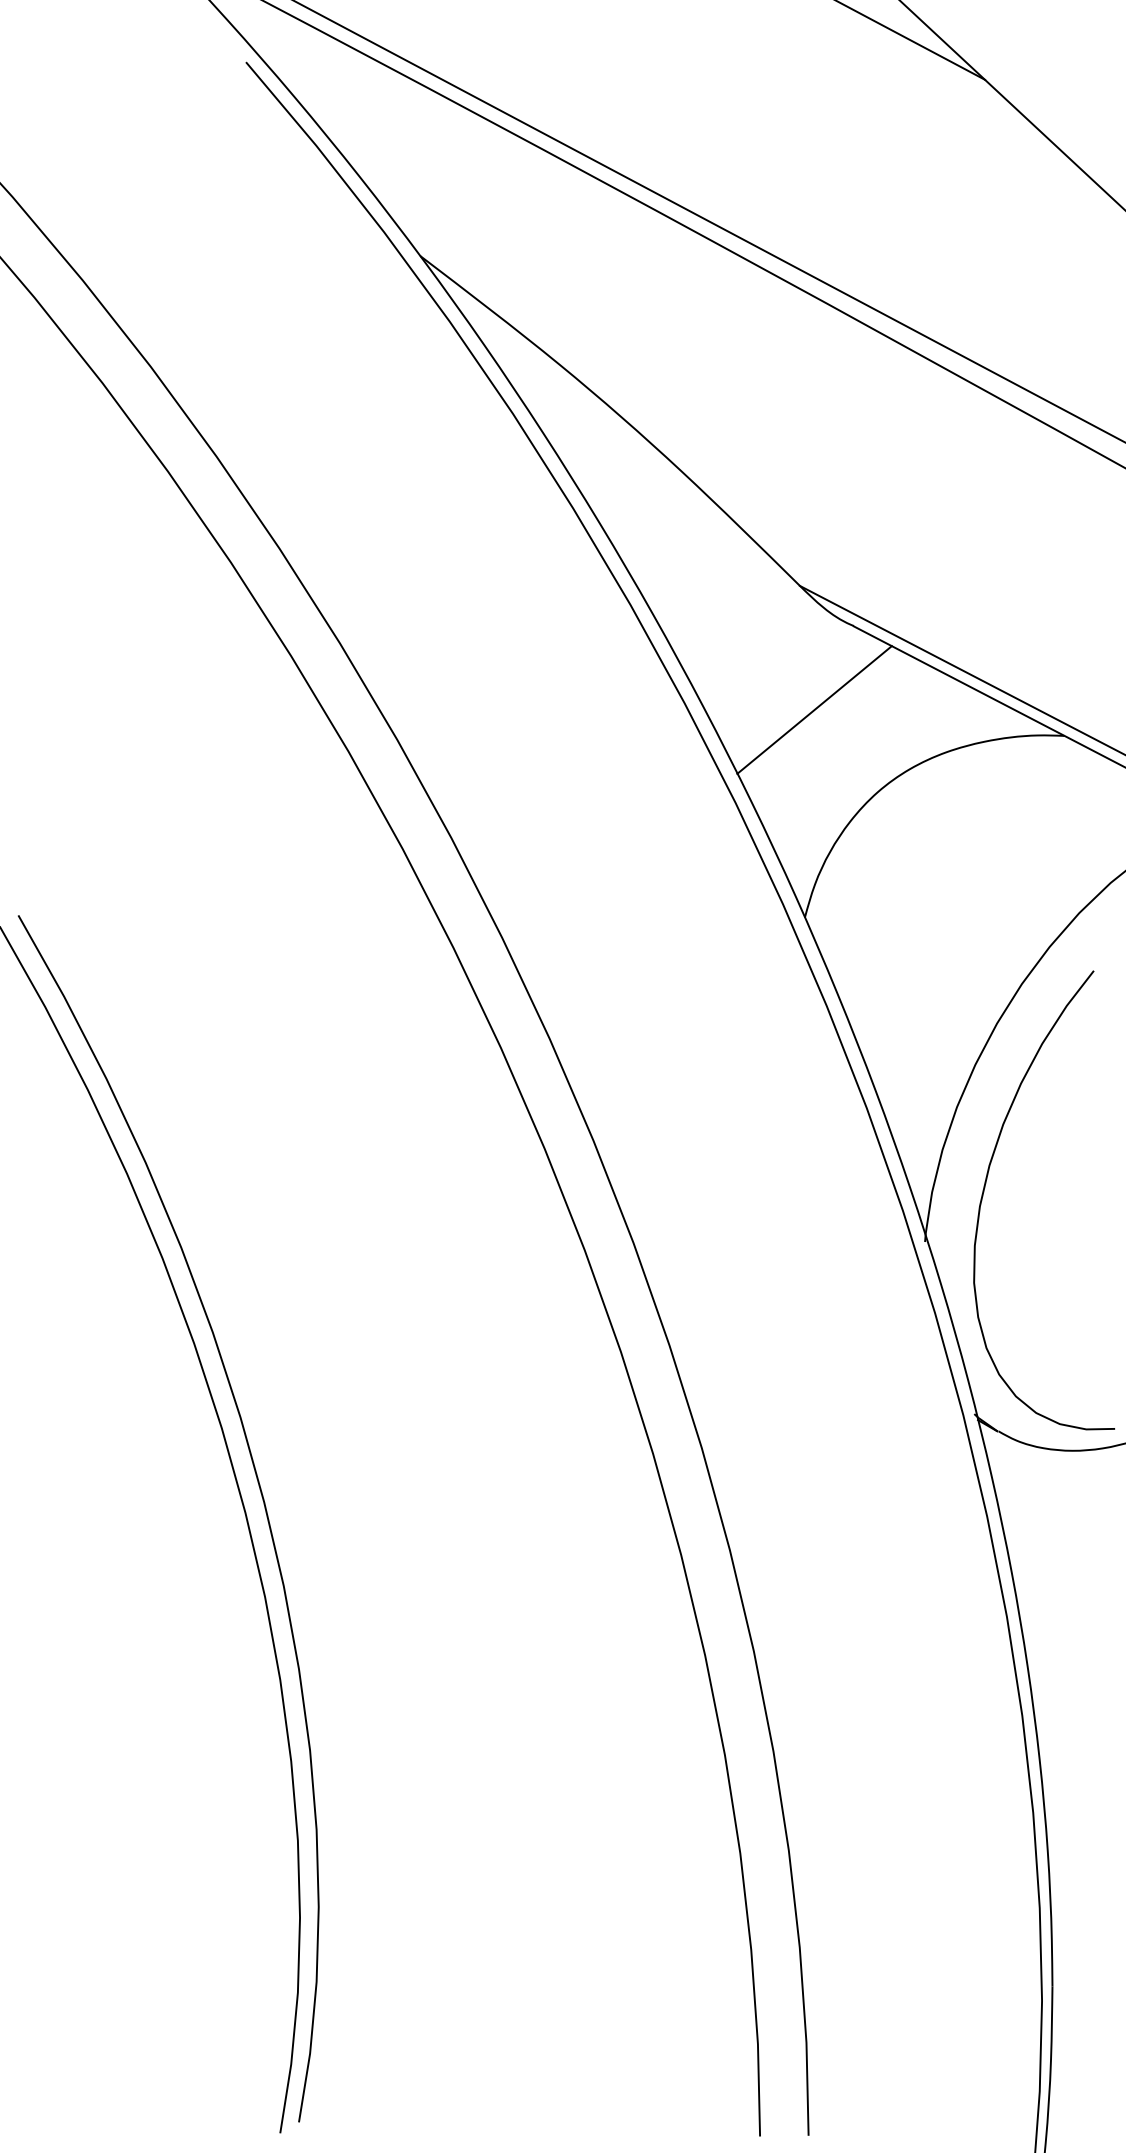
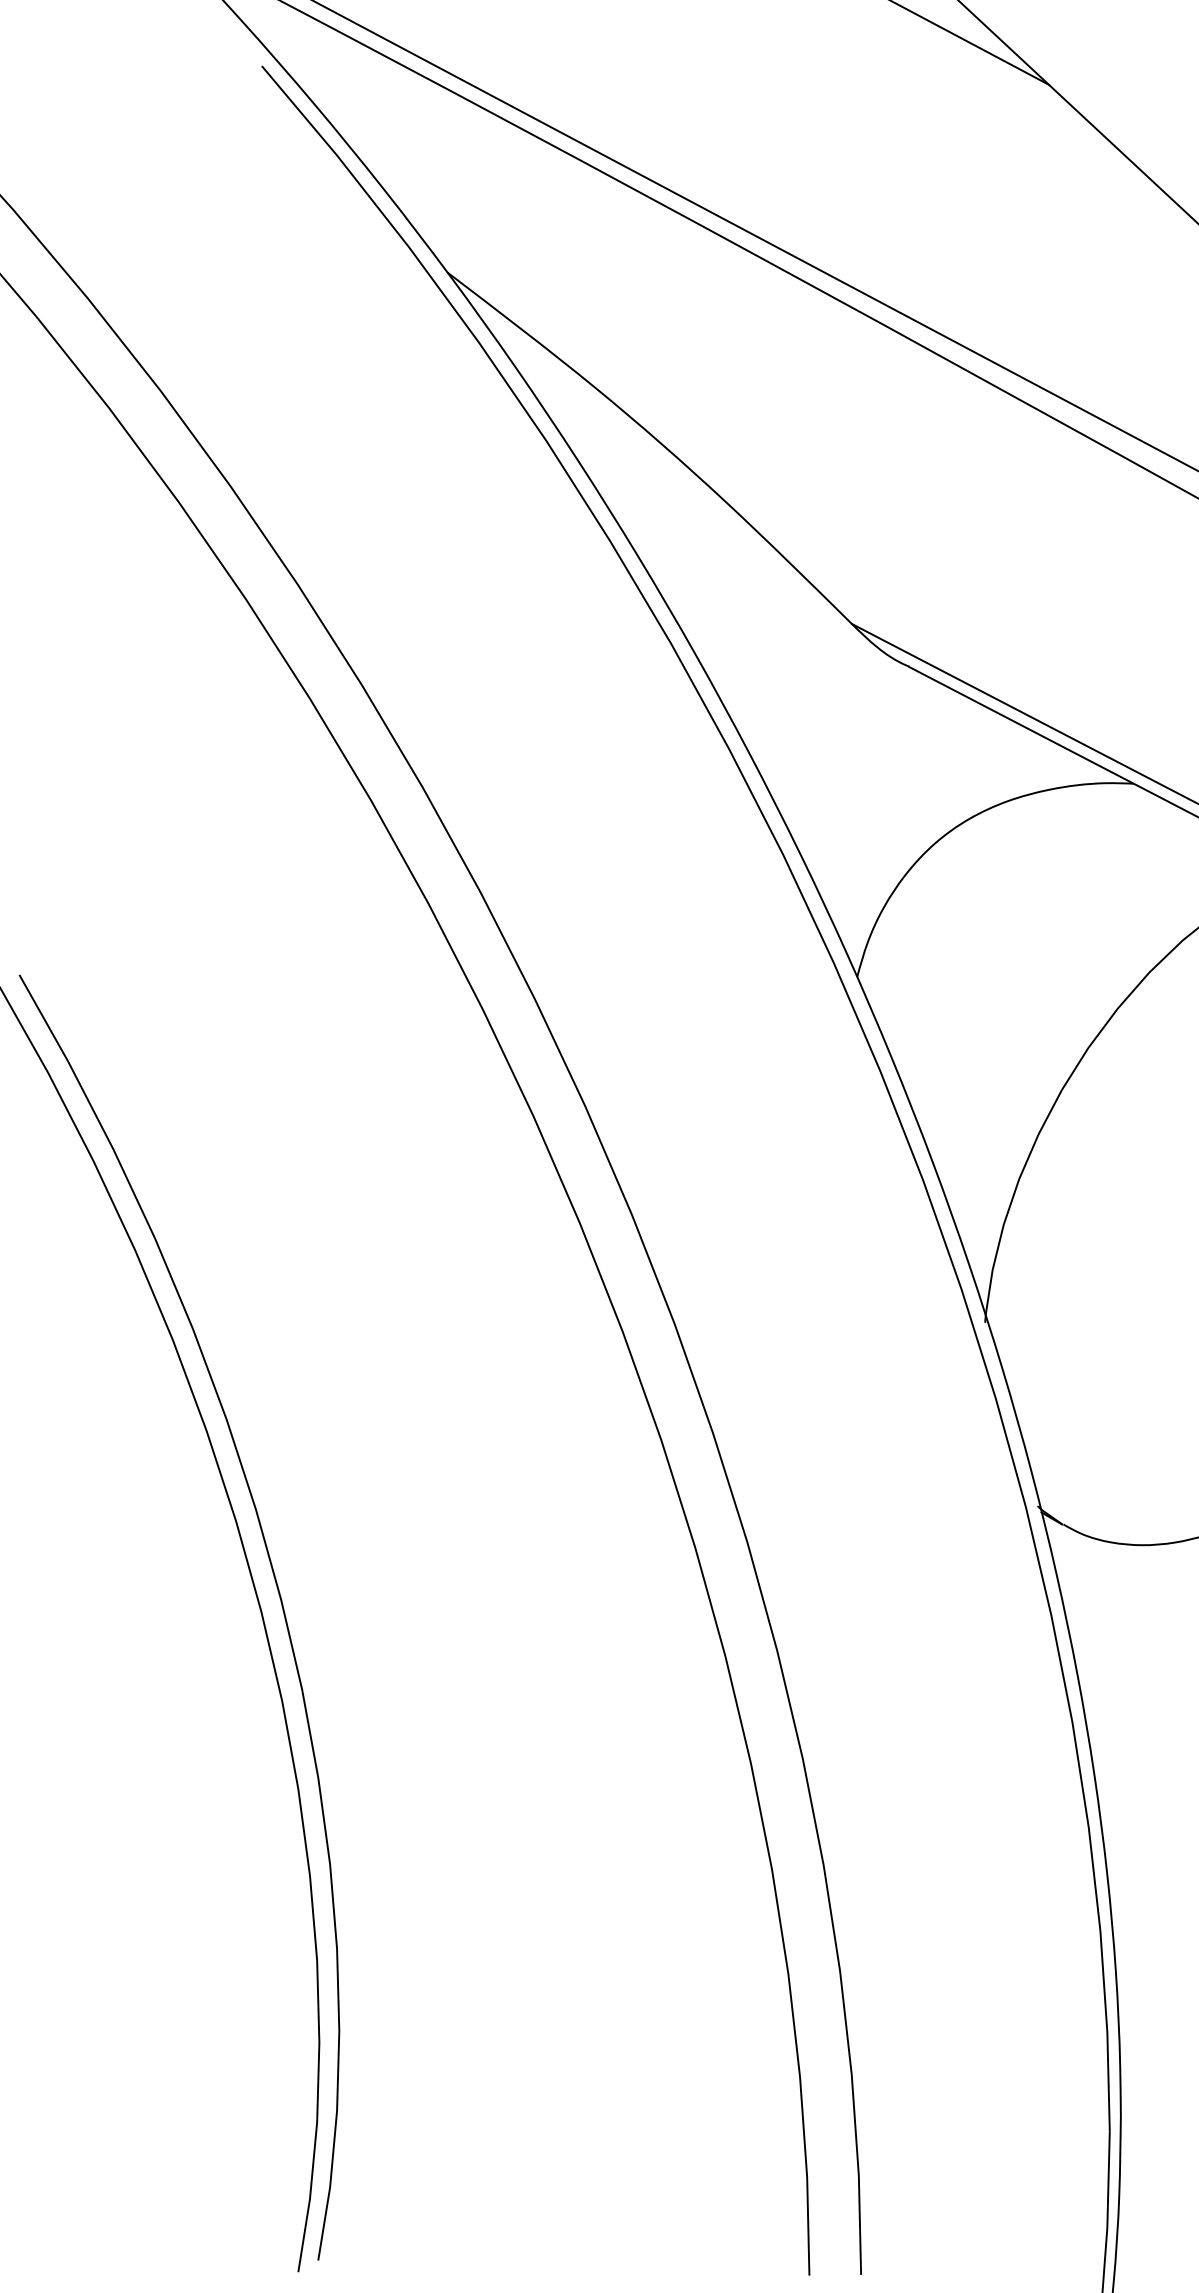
line: (814, 710) -> (867, 756), removed
curve: (985, 1188) -> (1049, 1265), removed

